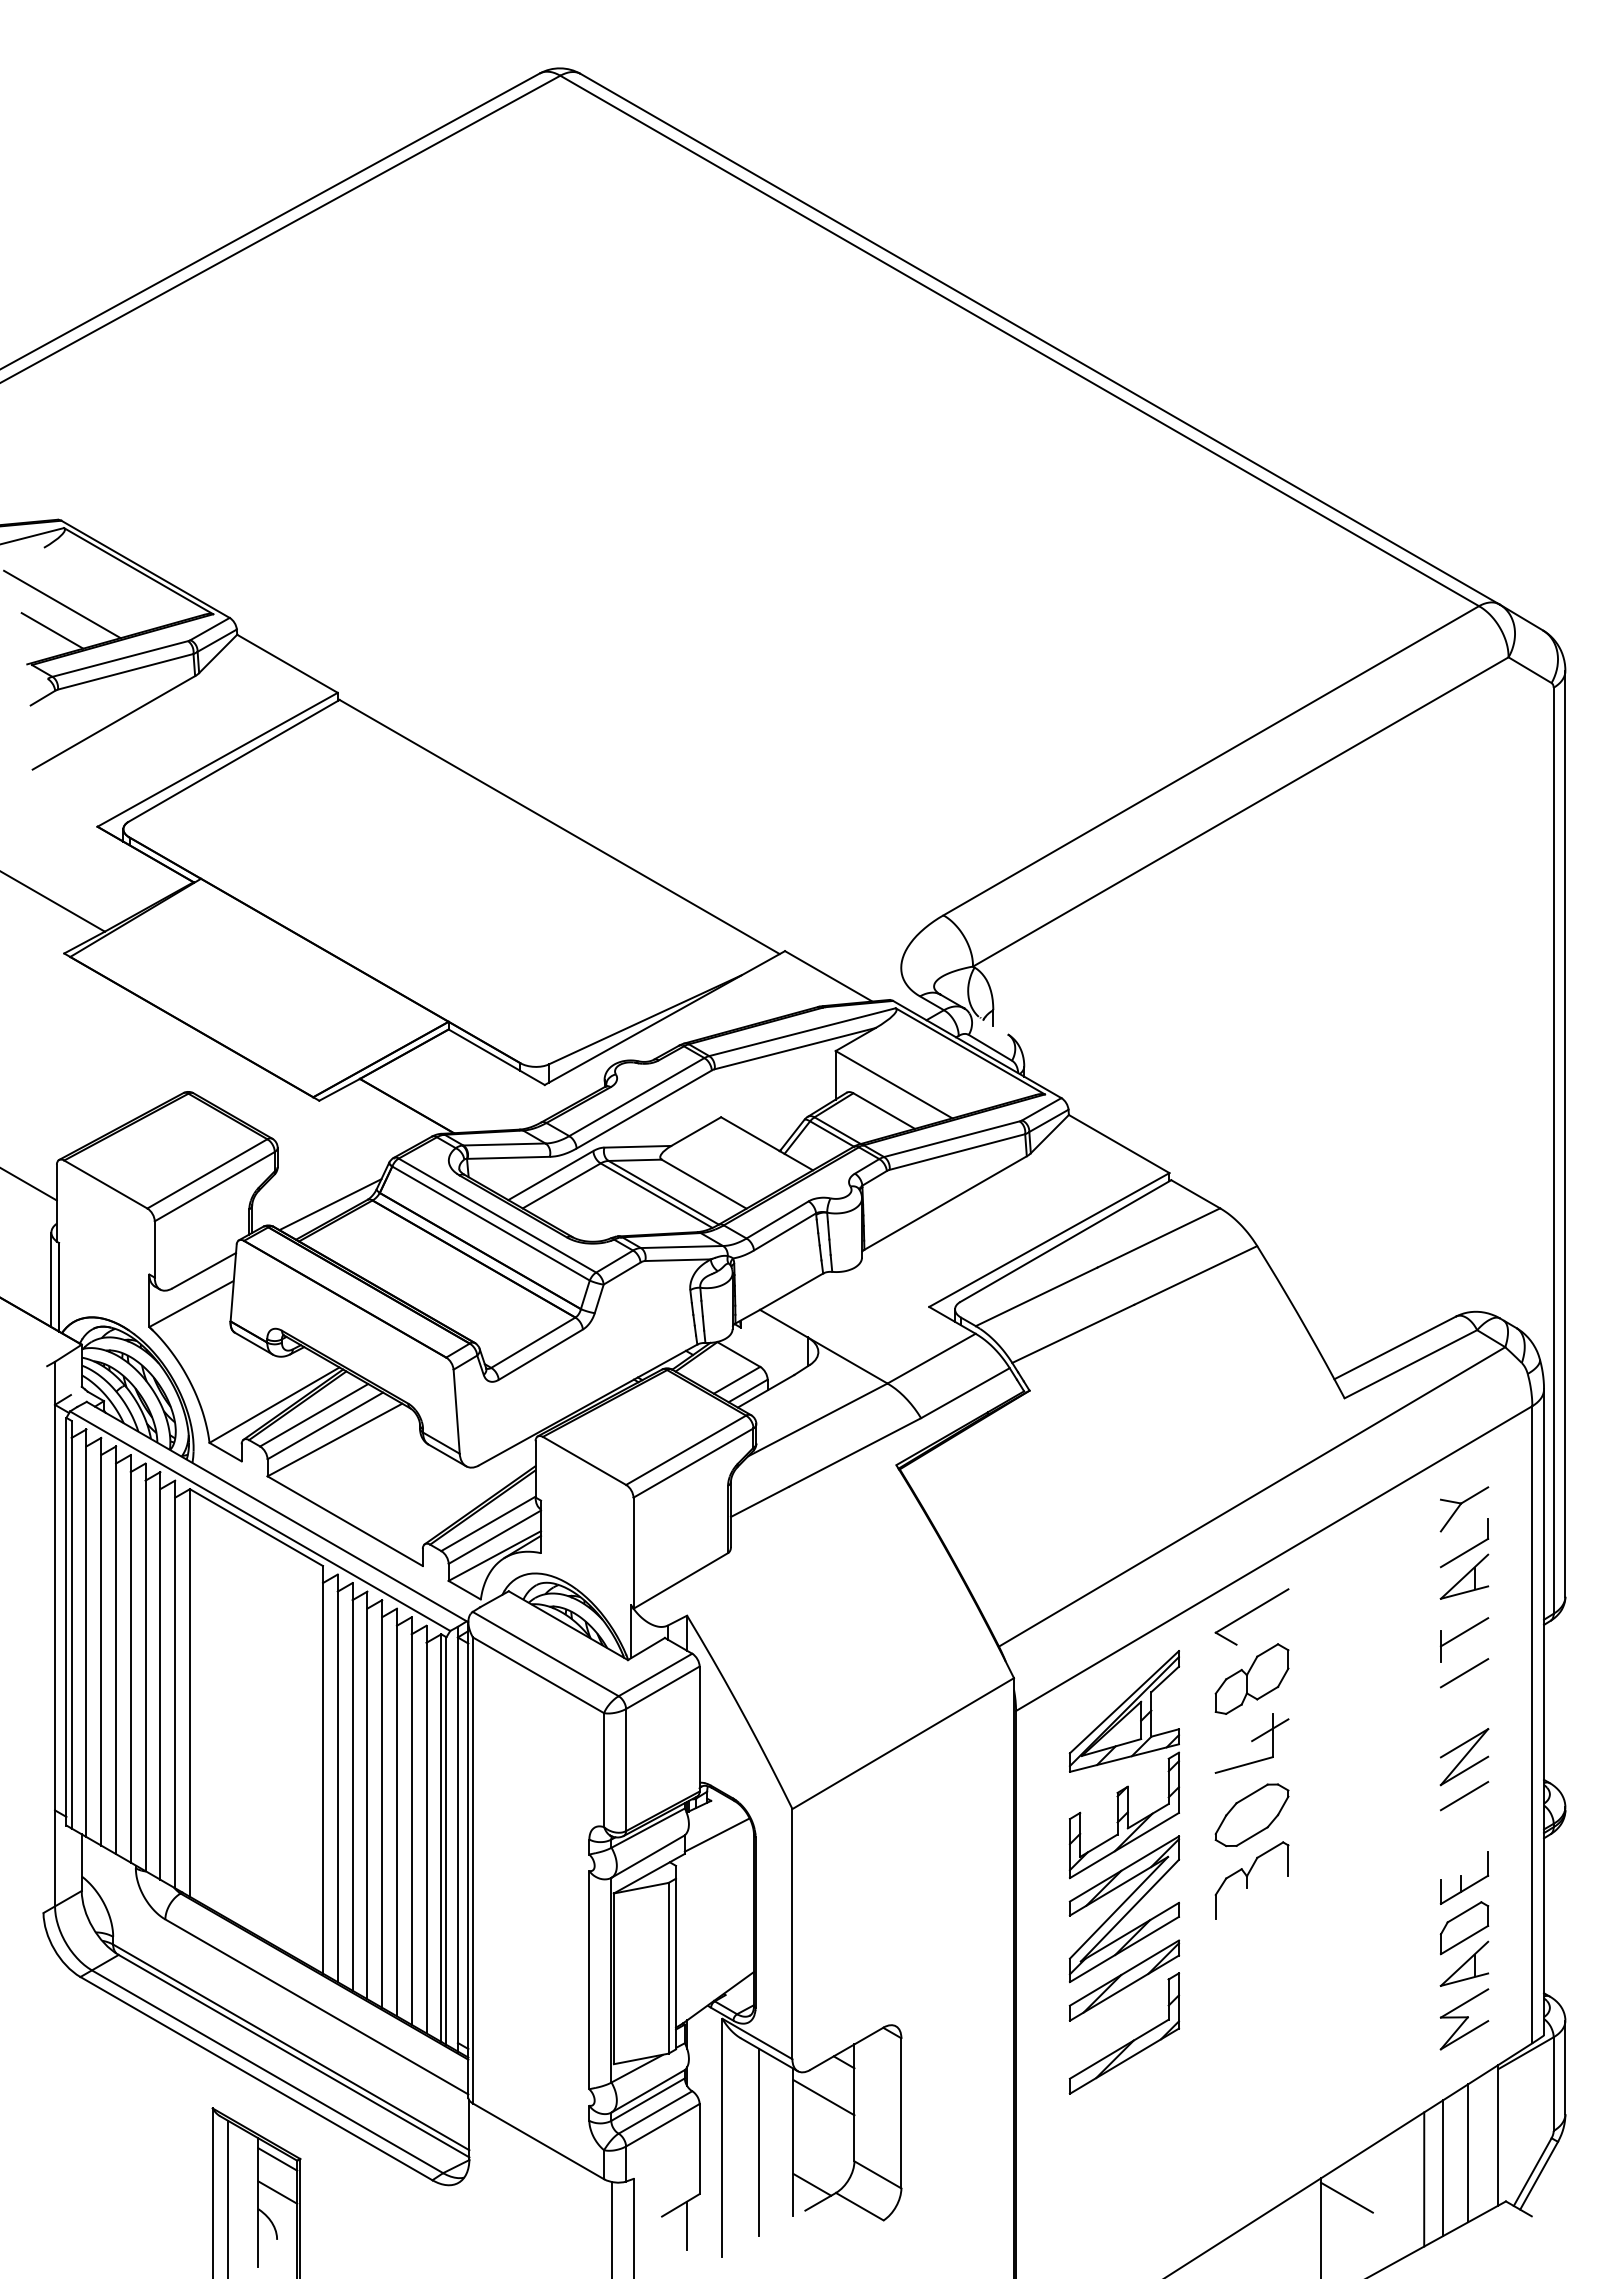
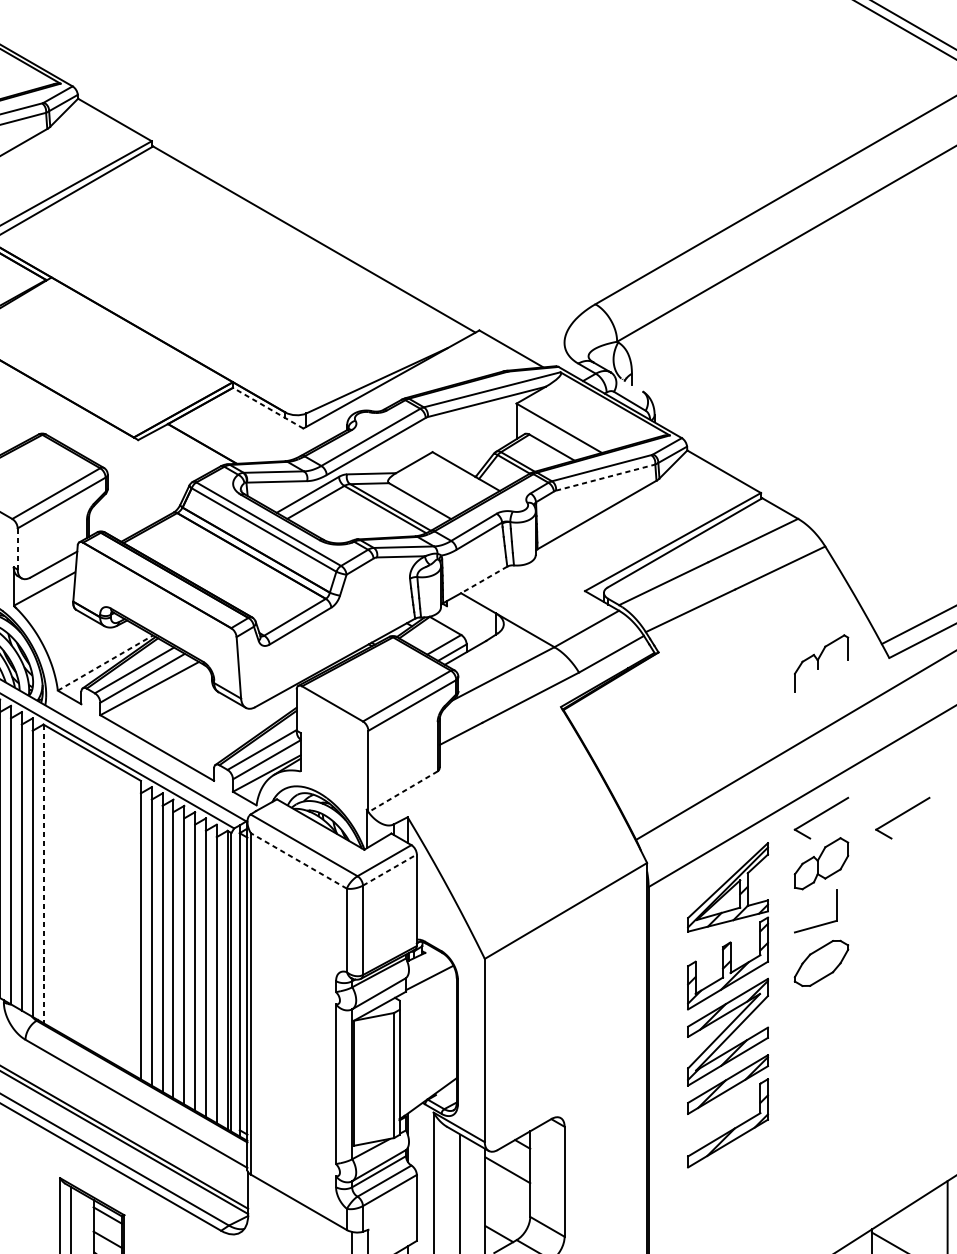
line: (496, 1057) -> (268, 408), solid -> dashed
line: (957, 1151) -> (605, 477), solid -> dashed
line: (330, 1204) -> (146, 516), removed
line: (154, 1248) -> (17, 548), solid -> dashed
line: (791, 1291) -> (484, 579), solid -> dashed
line: (274, 1404) -> (105, 662), solid -> dashed
line: (680, 1580) -> (402, 791), solid -> dashed
part: (1362, 1616) -> (902, 817), added
line: (538, 1675) -> (298, 861), solid -> dashed
line: (663, 1687) -> (390, 869), solid -> dashed
line: (189, 1692) -> (43, 873), solid -> dashed
line: (1270, 1730) -> (835, 901), removed
part: (1251, 1880) -> (821, 663), moved

